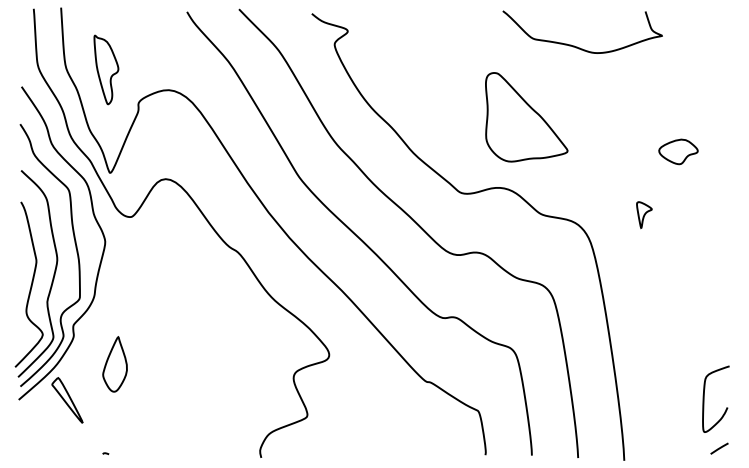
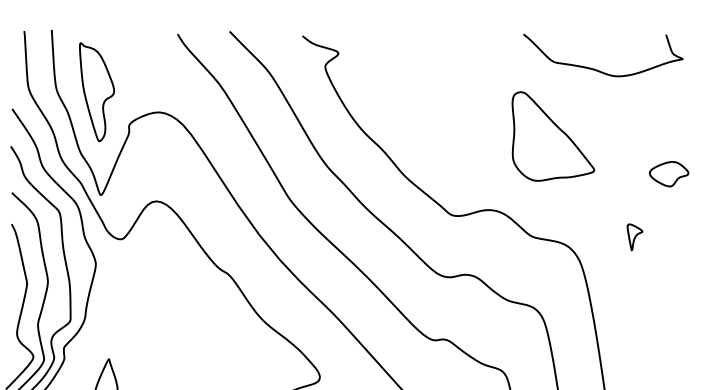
curve: (577, 46) -> (598, 69), moved
part: (106, 69) -> (97, 91), size x1.43
part: (526, 117) -> (553, 136), moved

